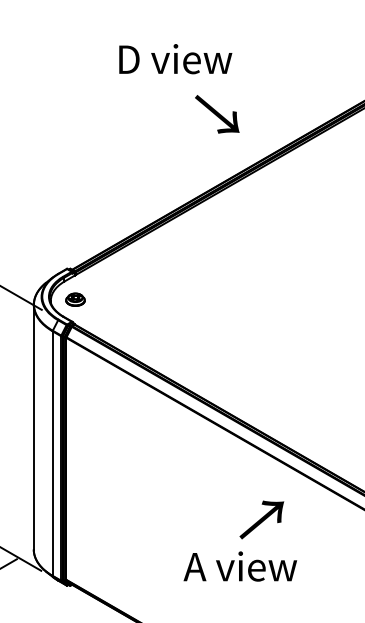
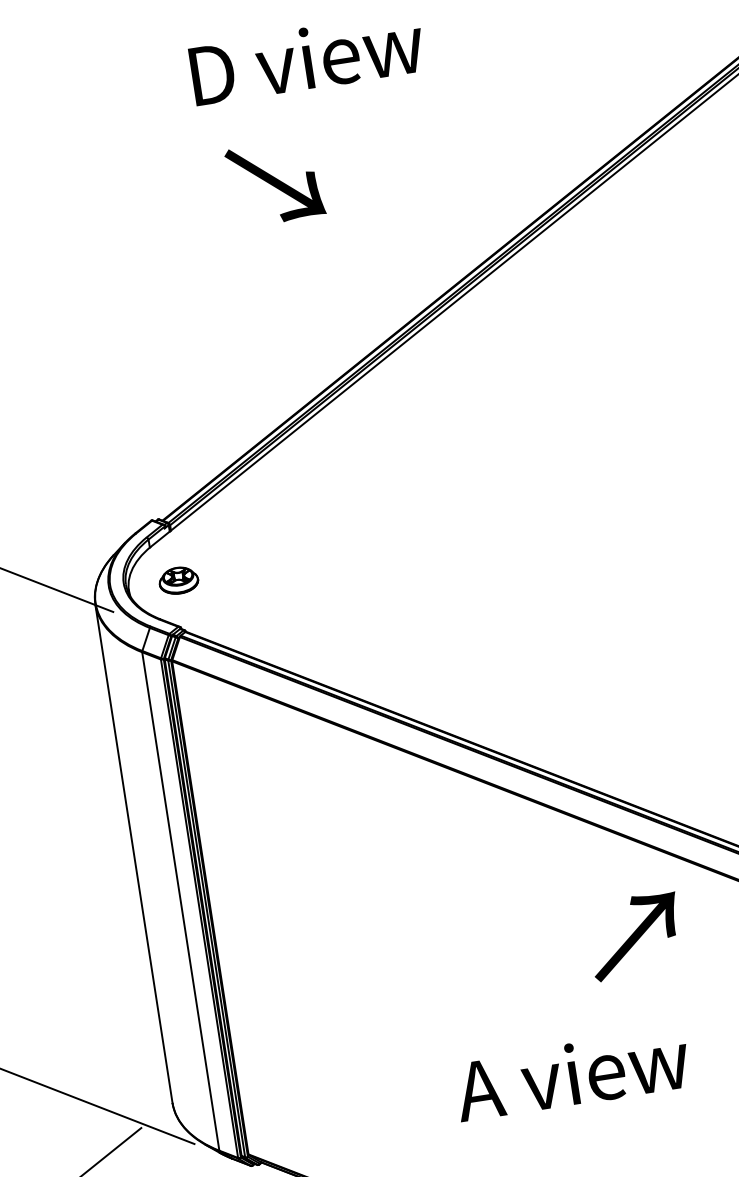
text: (217, 114) -> (275, 183), moved
text: (261, 519) -> (634, 935), moved
text: (240, 566) -> (572, 1074), moved

